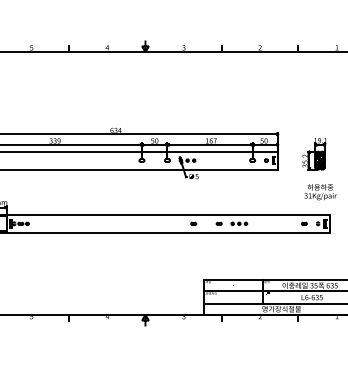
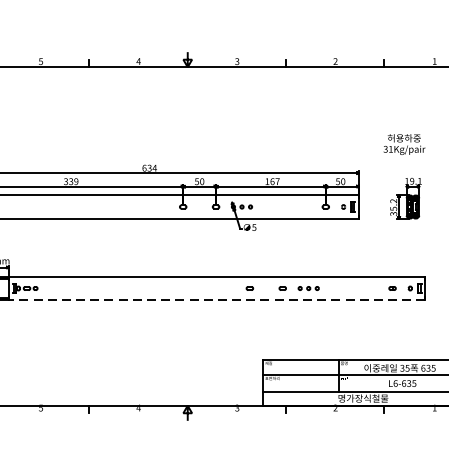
text: (320, 192) -> (404, 144), moved
line: (168, 232) -> (217, 299), solid -> dashed

